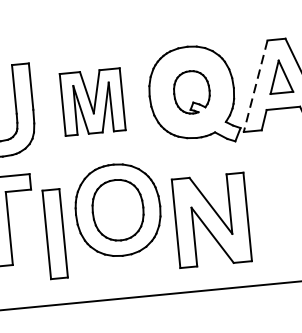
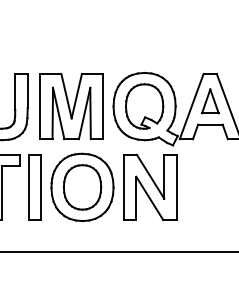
line: (255, 86) -> (191, 106), dashed -> solid
part: (191, 92) -> (144, 106), size x1.43
part: (92, 101) -> (71, 106), size x1.43
part: (212, 219) -> (150, 186), moved
part: (54, 234) -> (34, 187), moved

